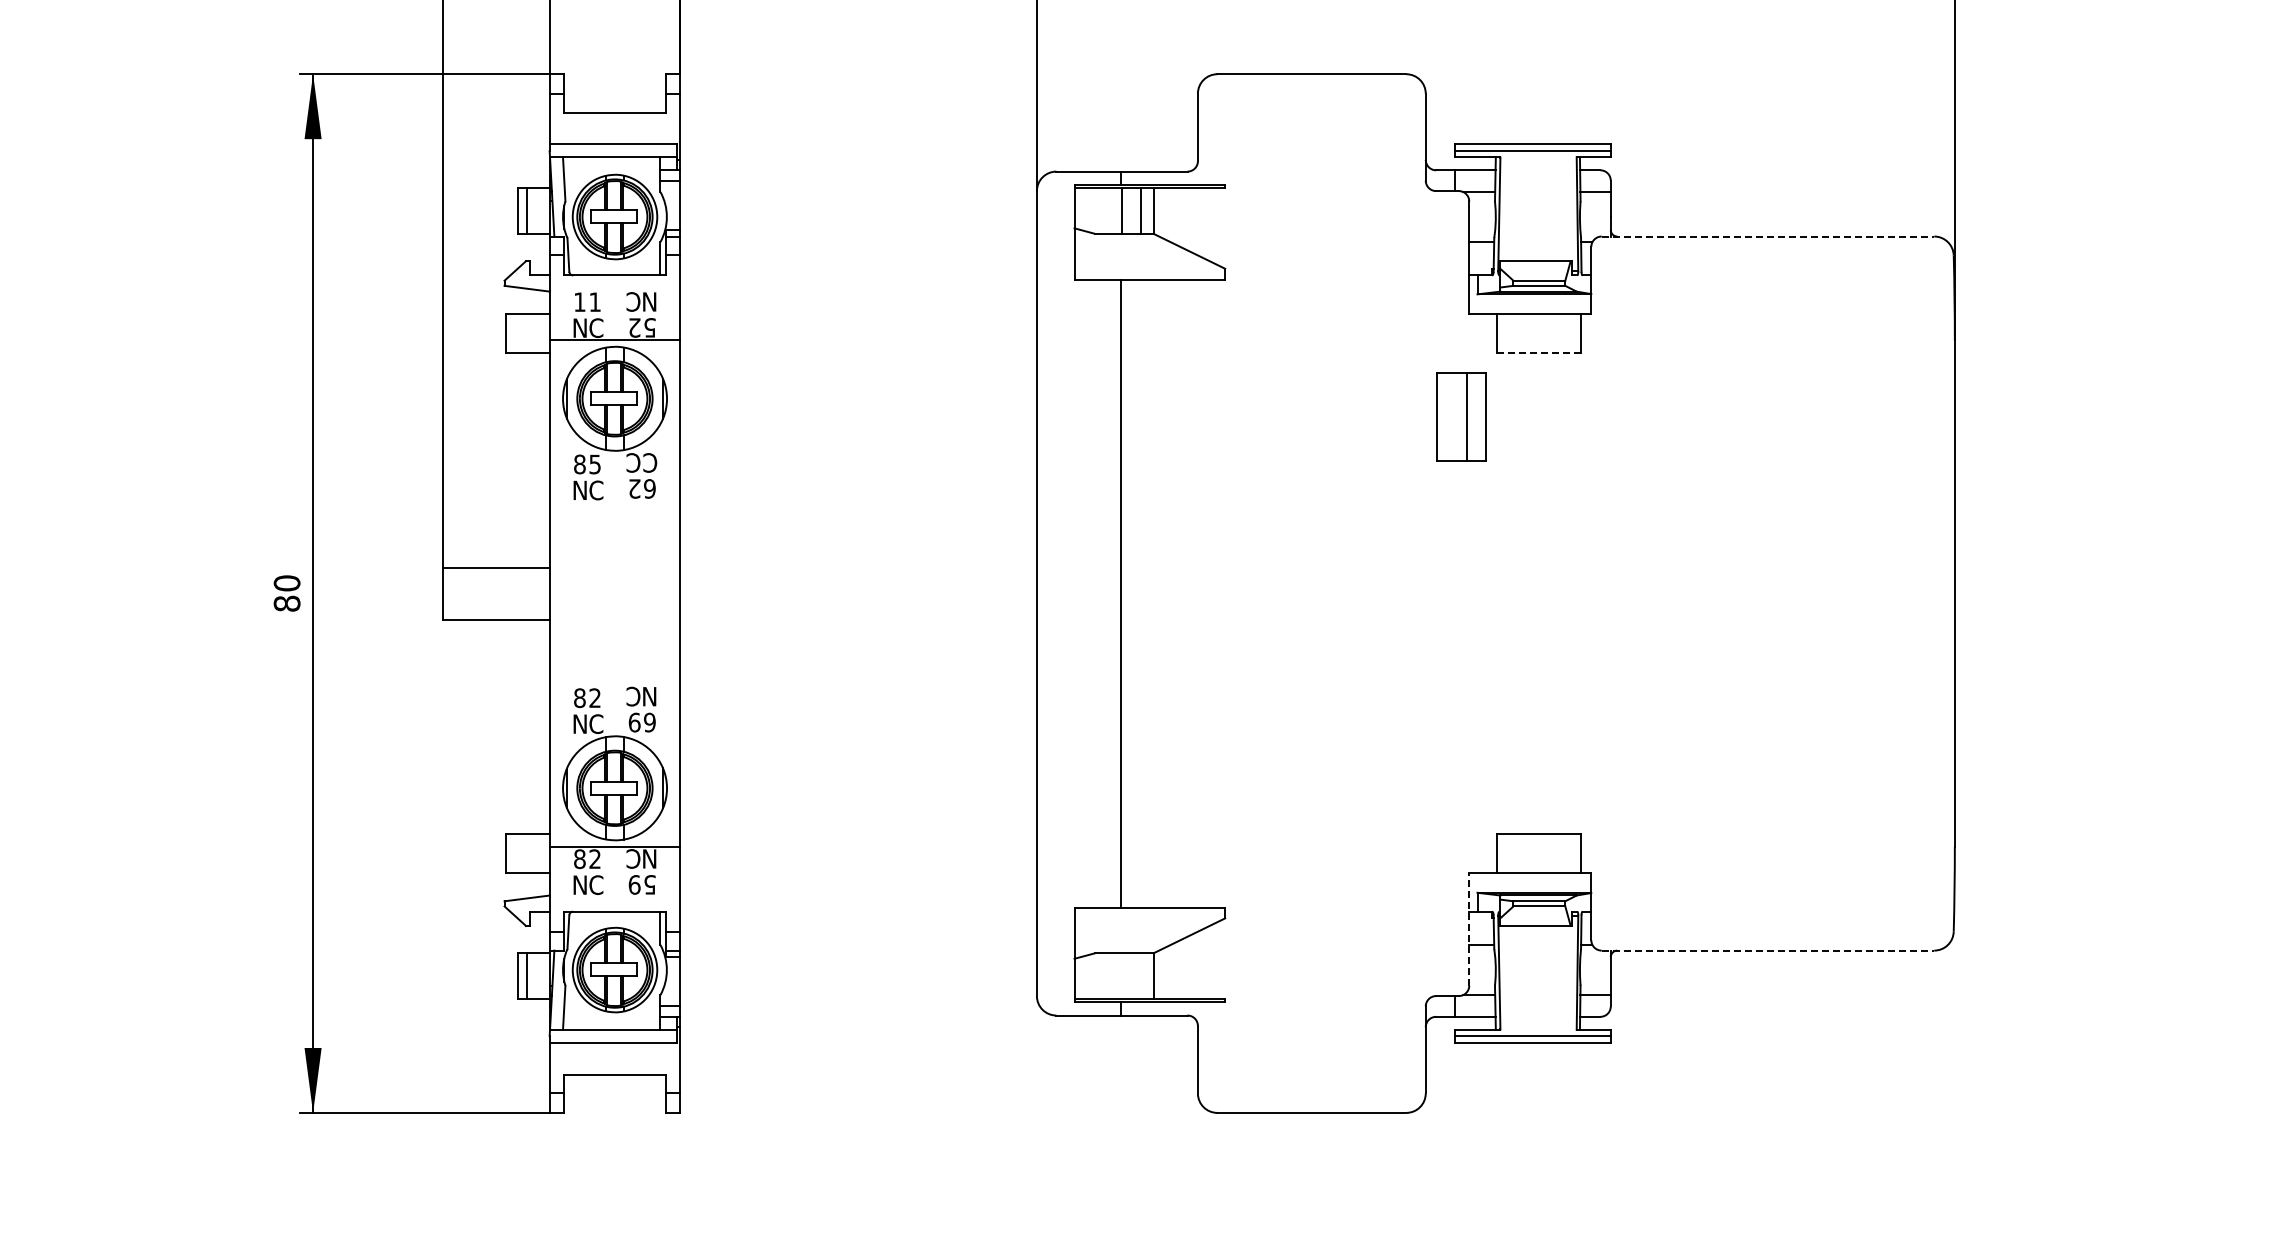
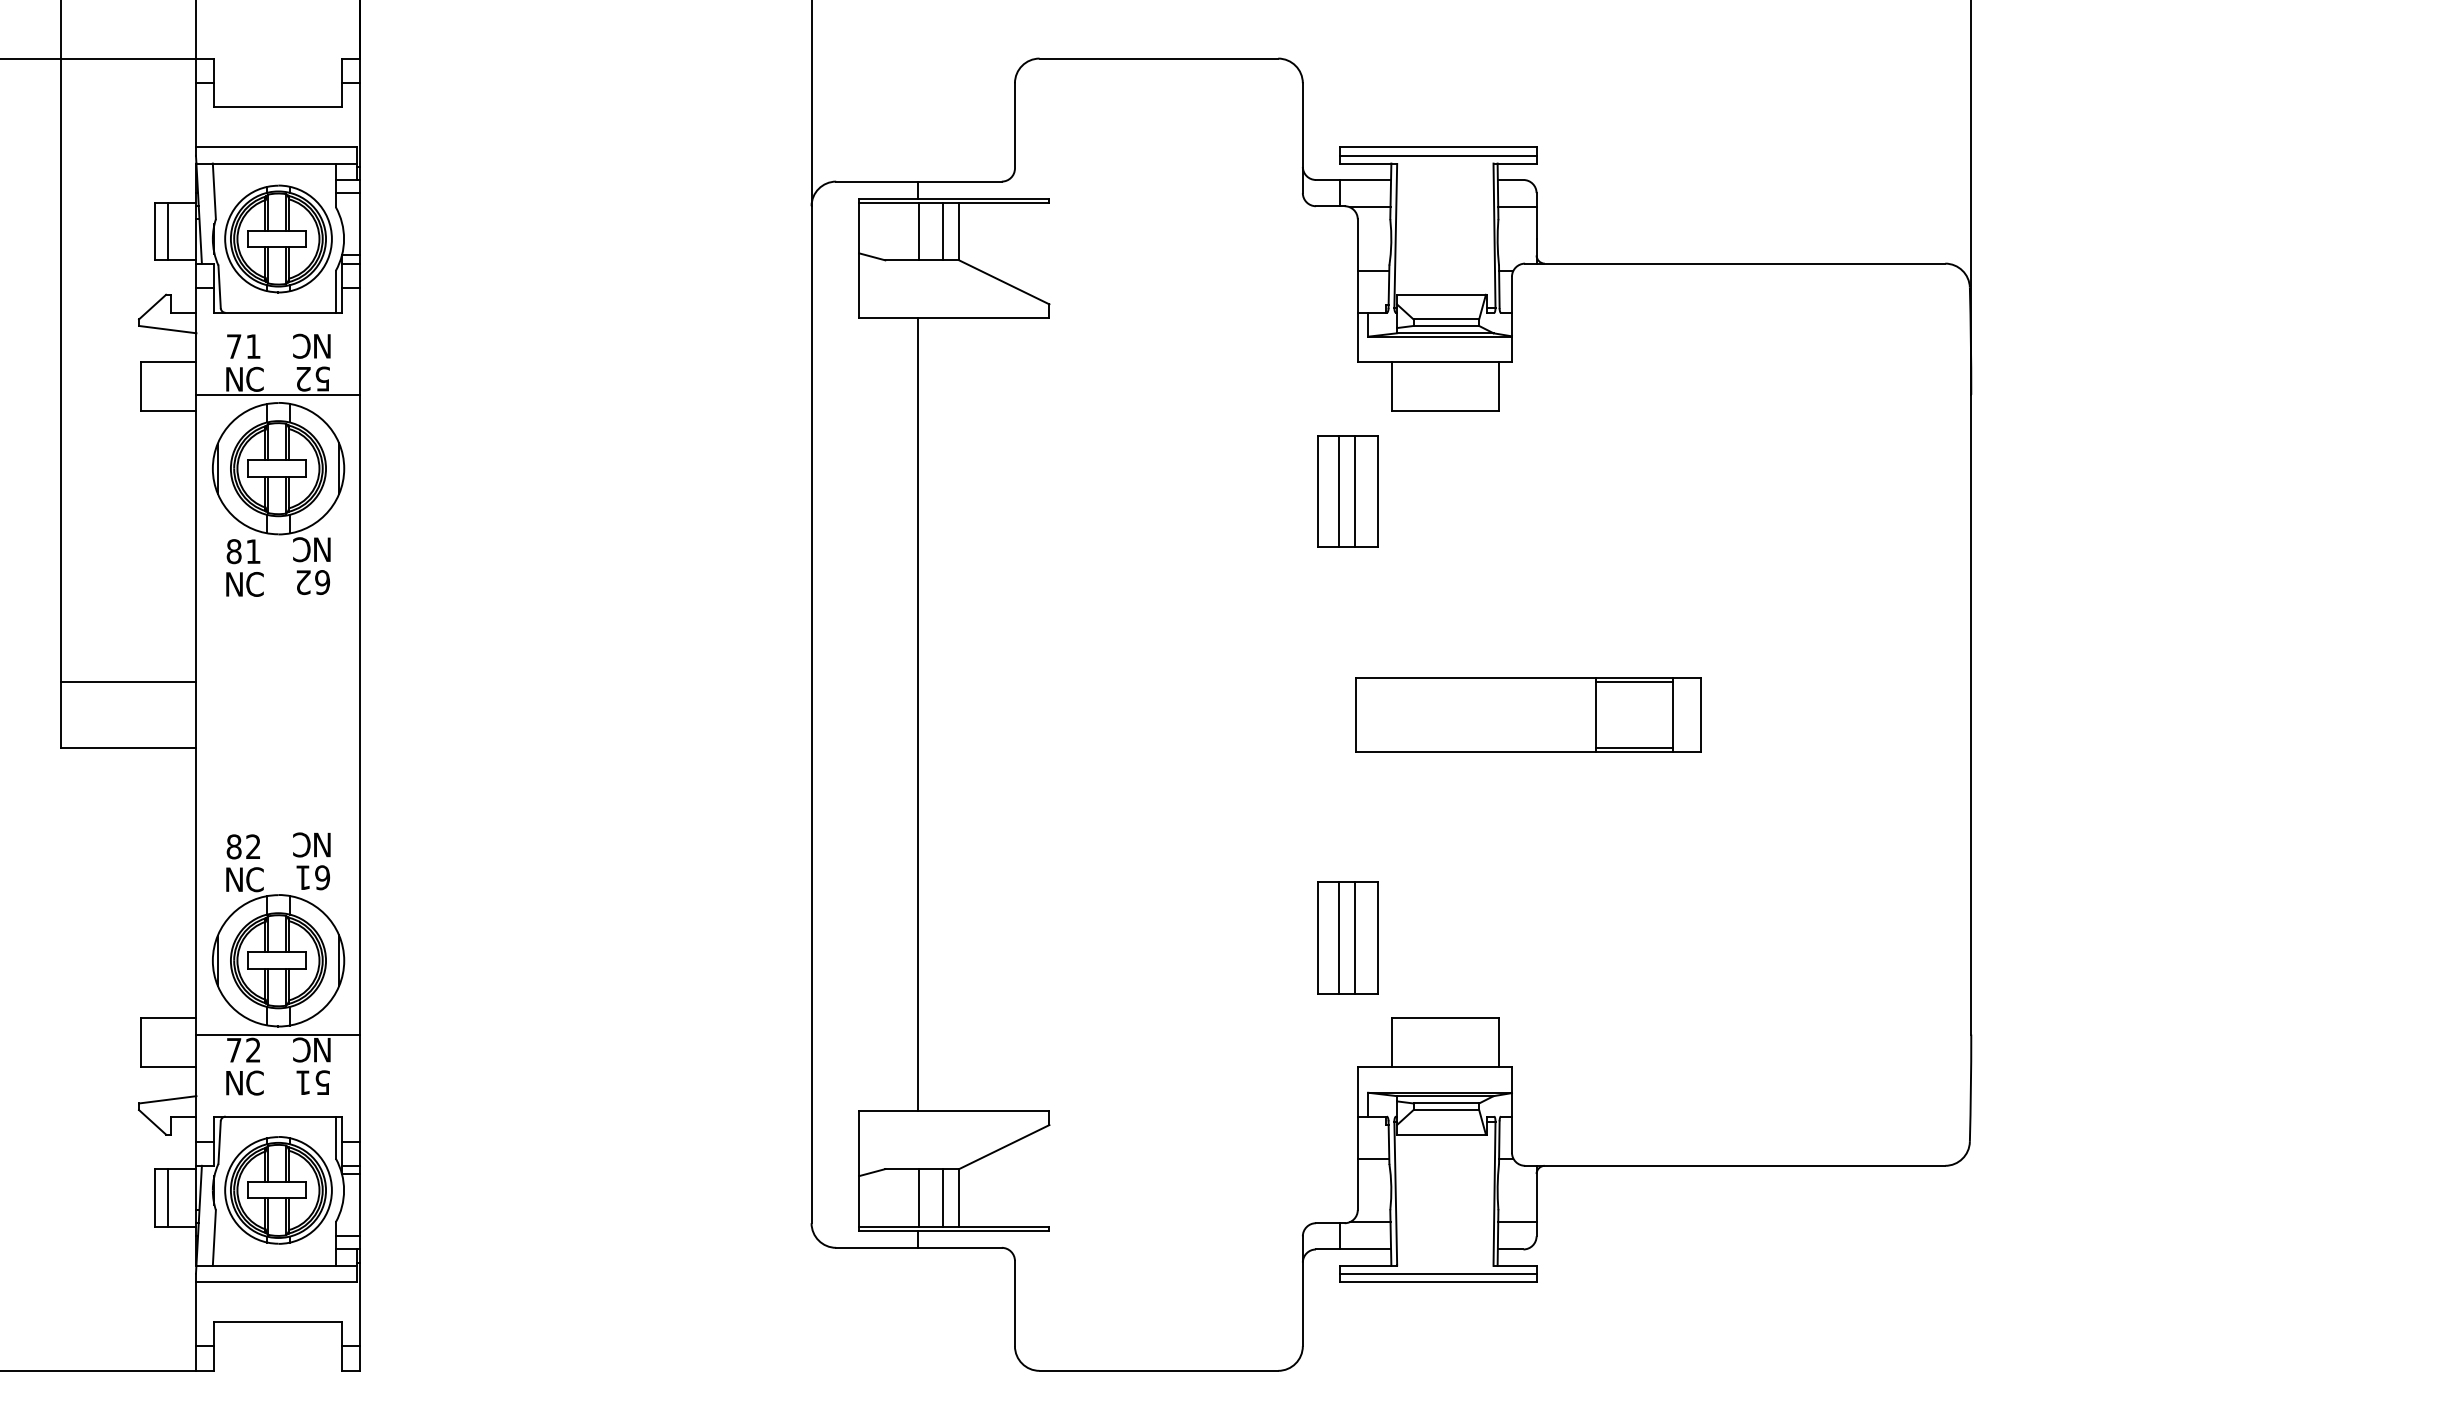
line: (1768, 236) -> (1735, 263), dashed -> solid
text: (579, 301) -> (233, 345), 1 -> 7
line: (1539, 353) -> (1446, 411), dashed -> solid
line: (1454, 416) -> (1339, 491), added
text: (650, 462) -> (323, 549), C -> N
text: (594, 464) -> (252, 551), 5 -> 1
part: (1604, 593) -> (1528, 714), added
text: (634, 722) -> (303, 877), 9 -> 1
part: (1461, 769) -> (1347, 936), added
text: (579, 859) -> (233, 1050), 8 -> 7
text: (634, 884) -> (303, 1082), 9 -> 1
line: (1469, 928) -> (1358, 1137), dashed -> solid
line: (1768, 950) -> (1735, 1165), dashed -> solid
line: (1121, 975) -> (918, 1197), added
line: (1140, 975) -> (942, 1197), added

